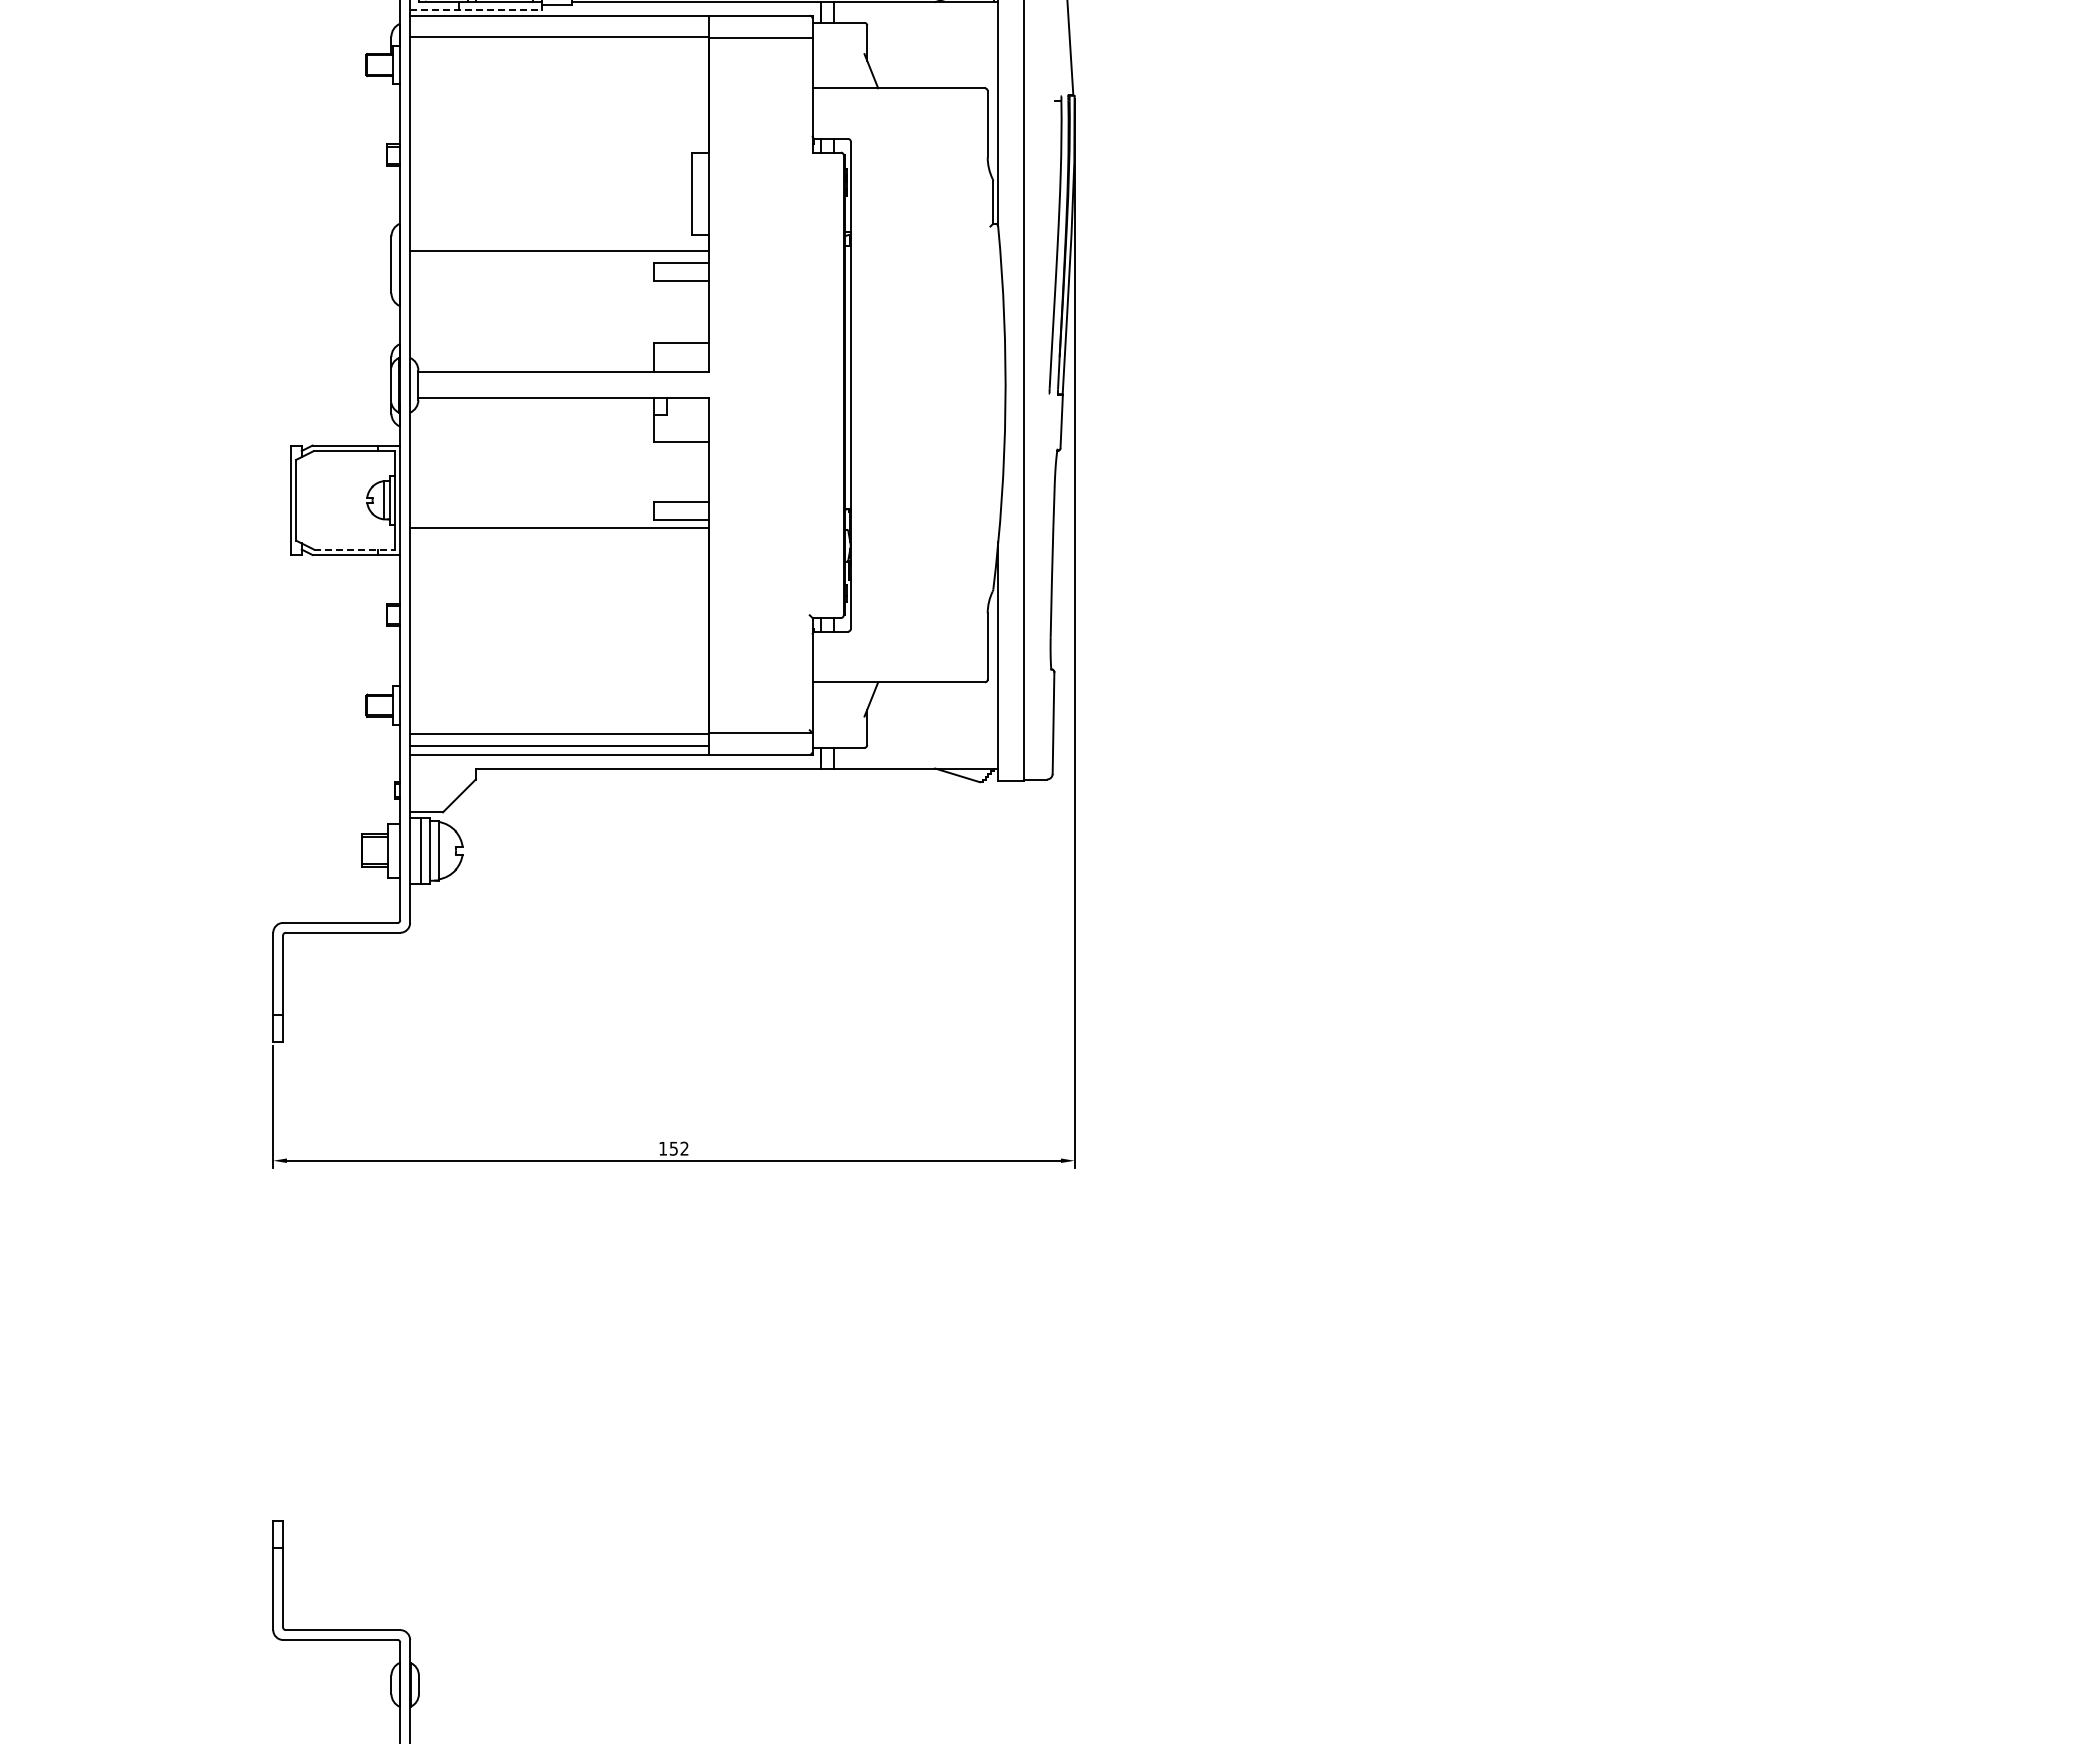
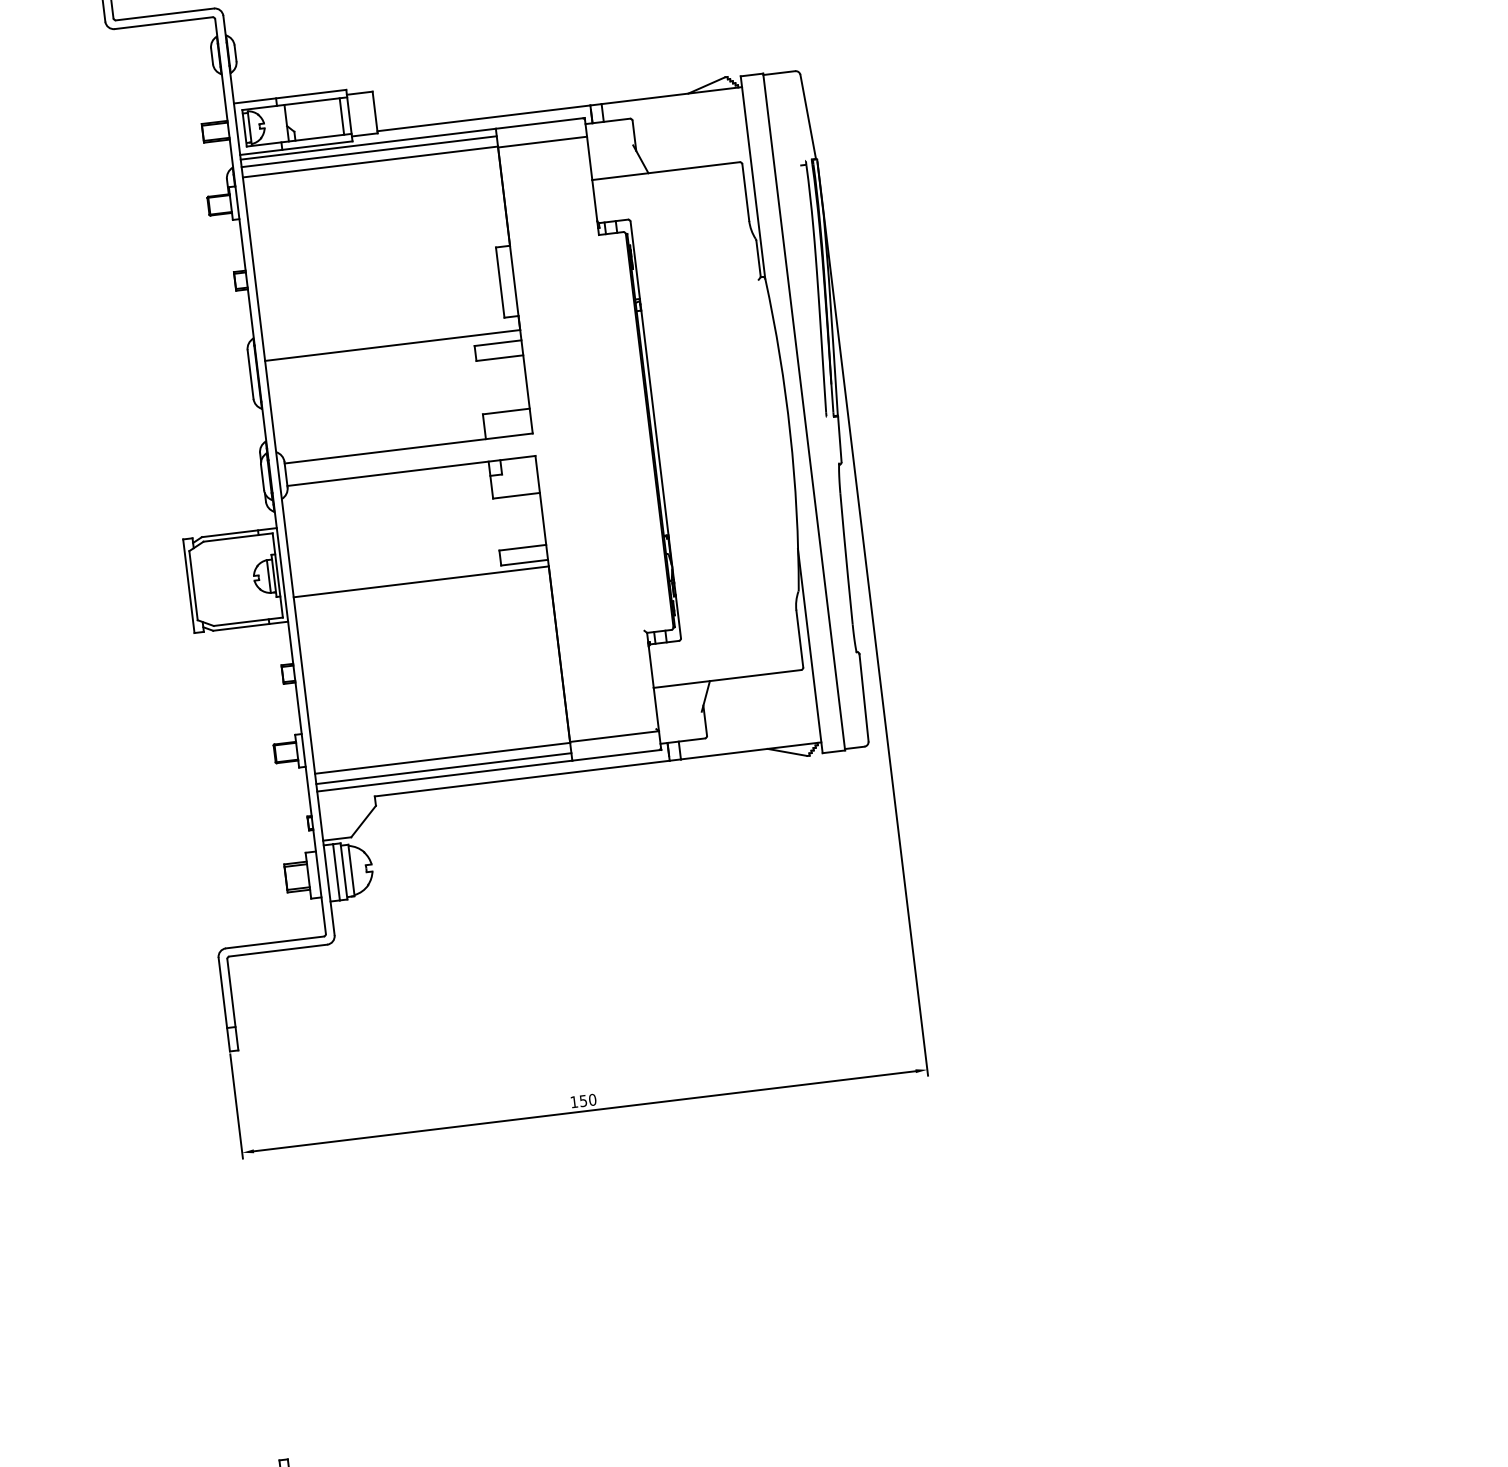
line: (475, 10) -> (296, 148), dashed -> solid
line: (559, 24) -> (369, 151), added
line: (354, 549) -> (248, 621), dashed -> solid
text: (684, 1148) -> (592, 1099), 152 -> 150

